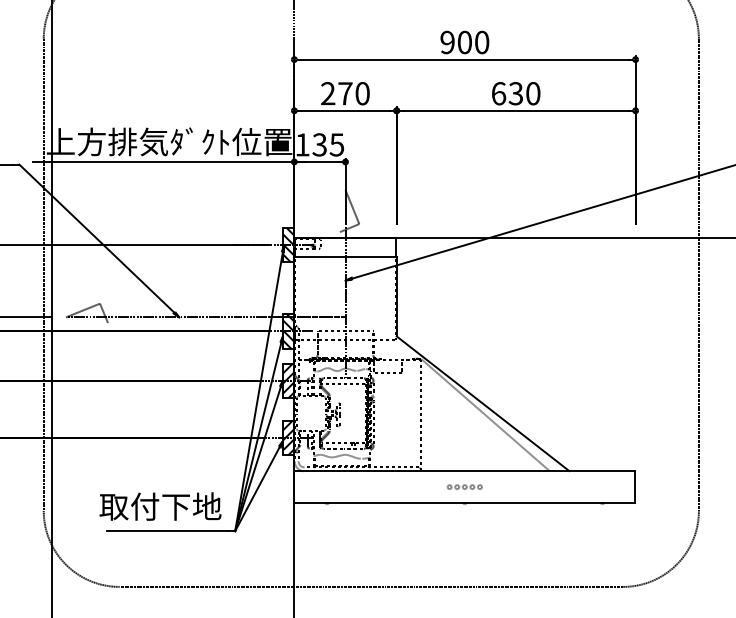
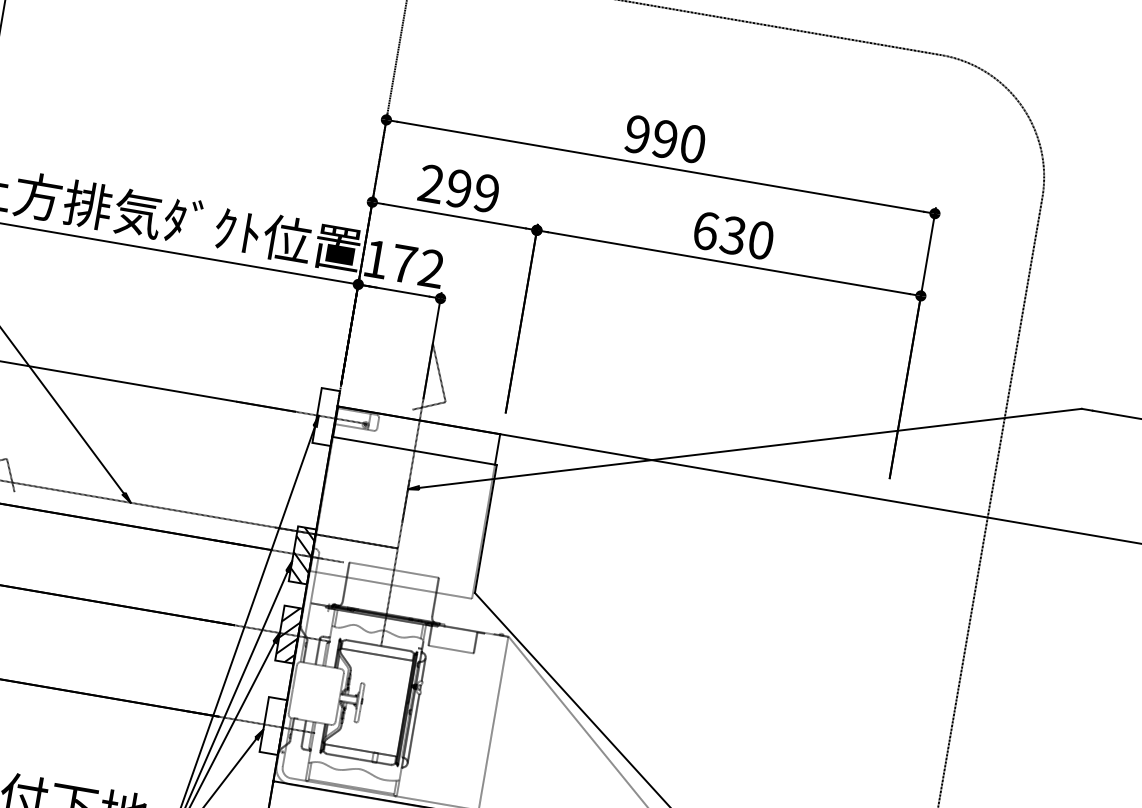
text: (464, 42) -> (664, 139), 900 -> 990
text: (353, 93) -> (472, 190), 270 -> 299
text: (328, 144) -> (418, 265), 135 -> 172
hatch: (288, 245) -> (325, 417), removed
hatch: (288, 437) -> (273, 725), removed

